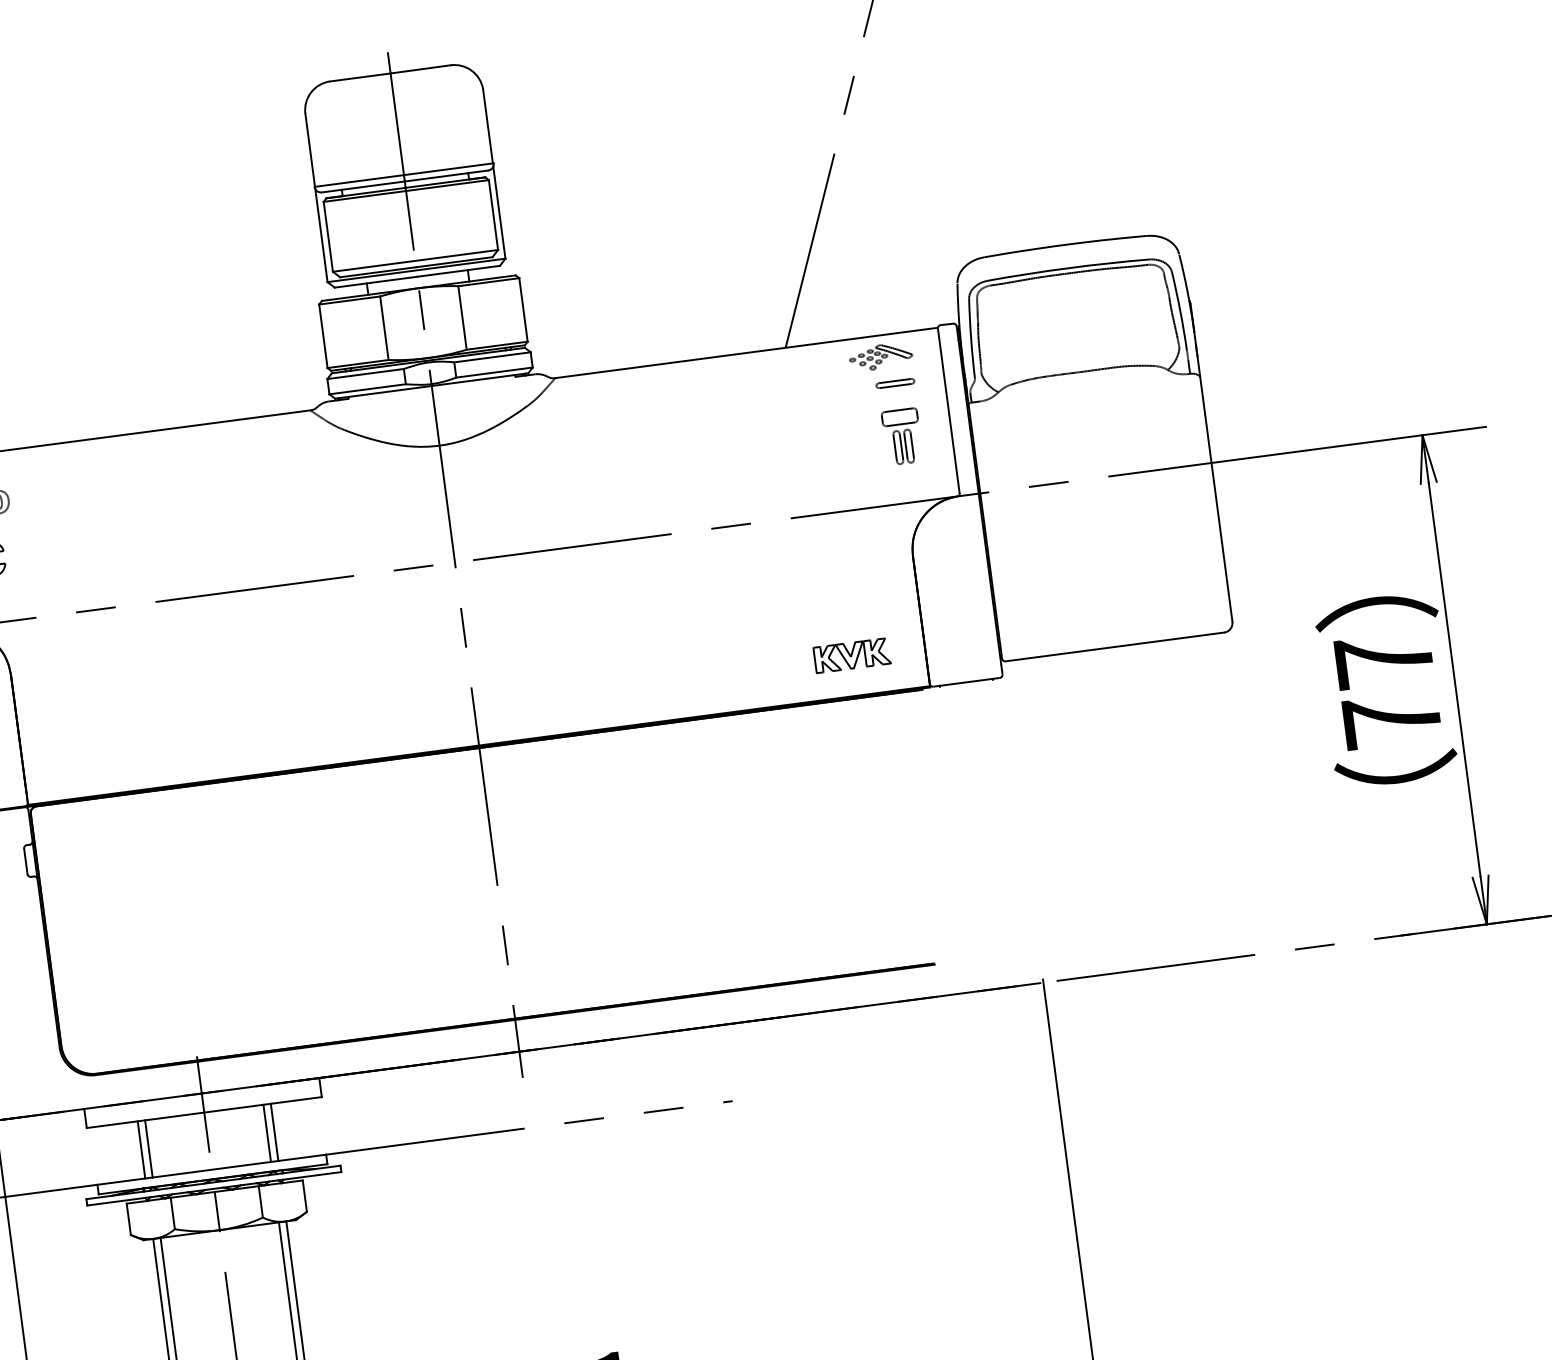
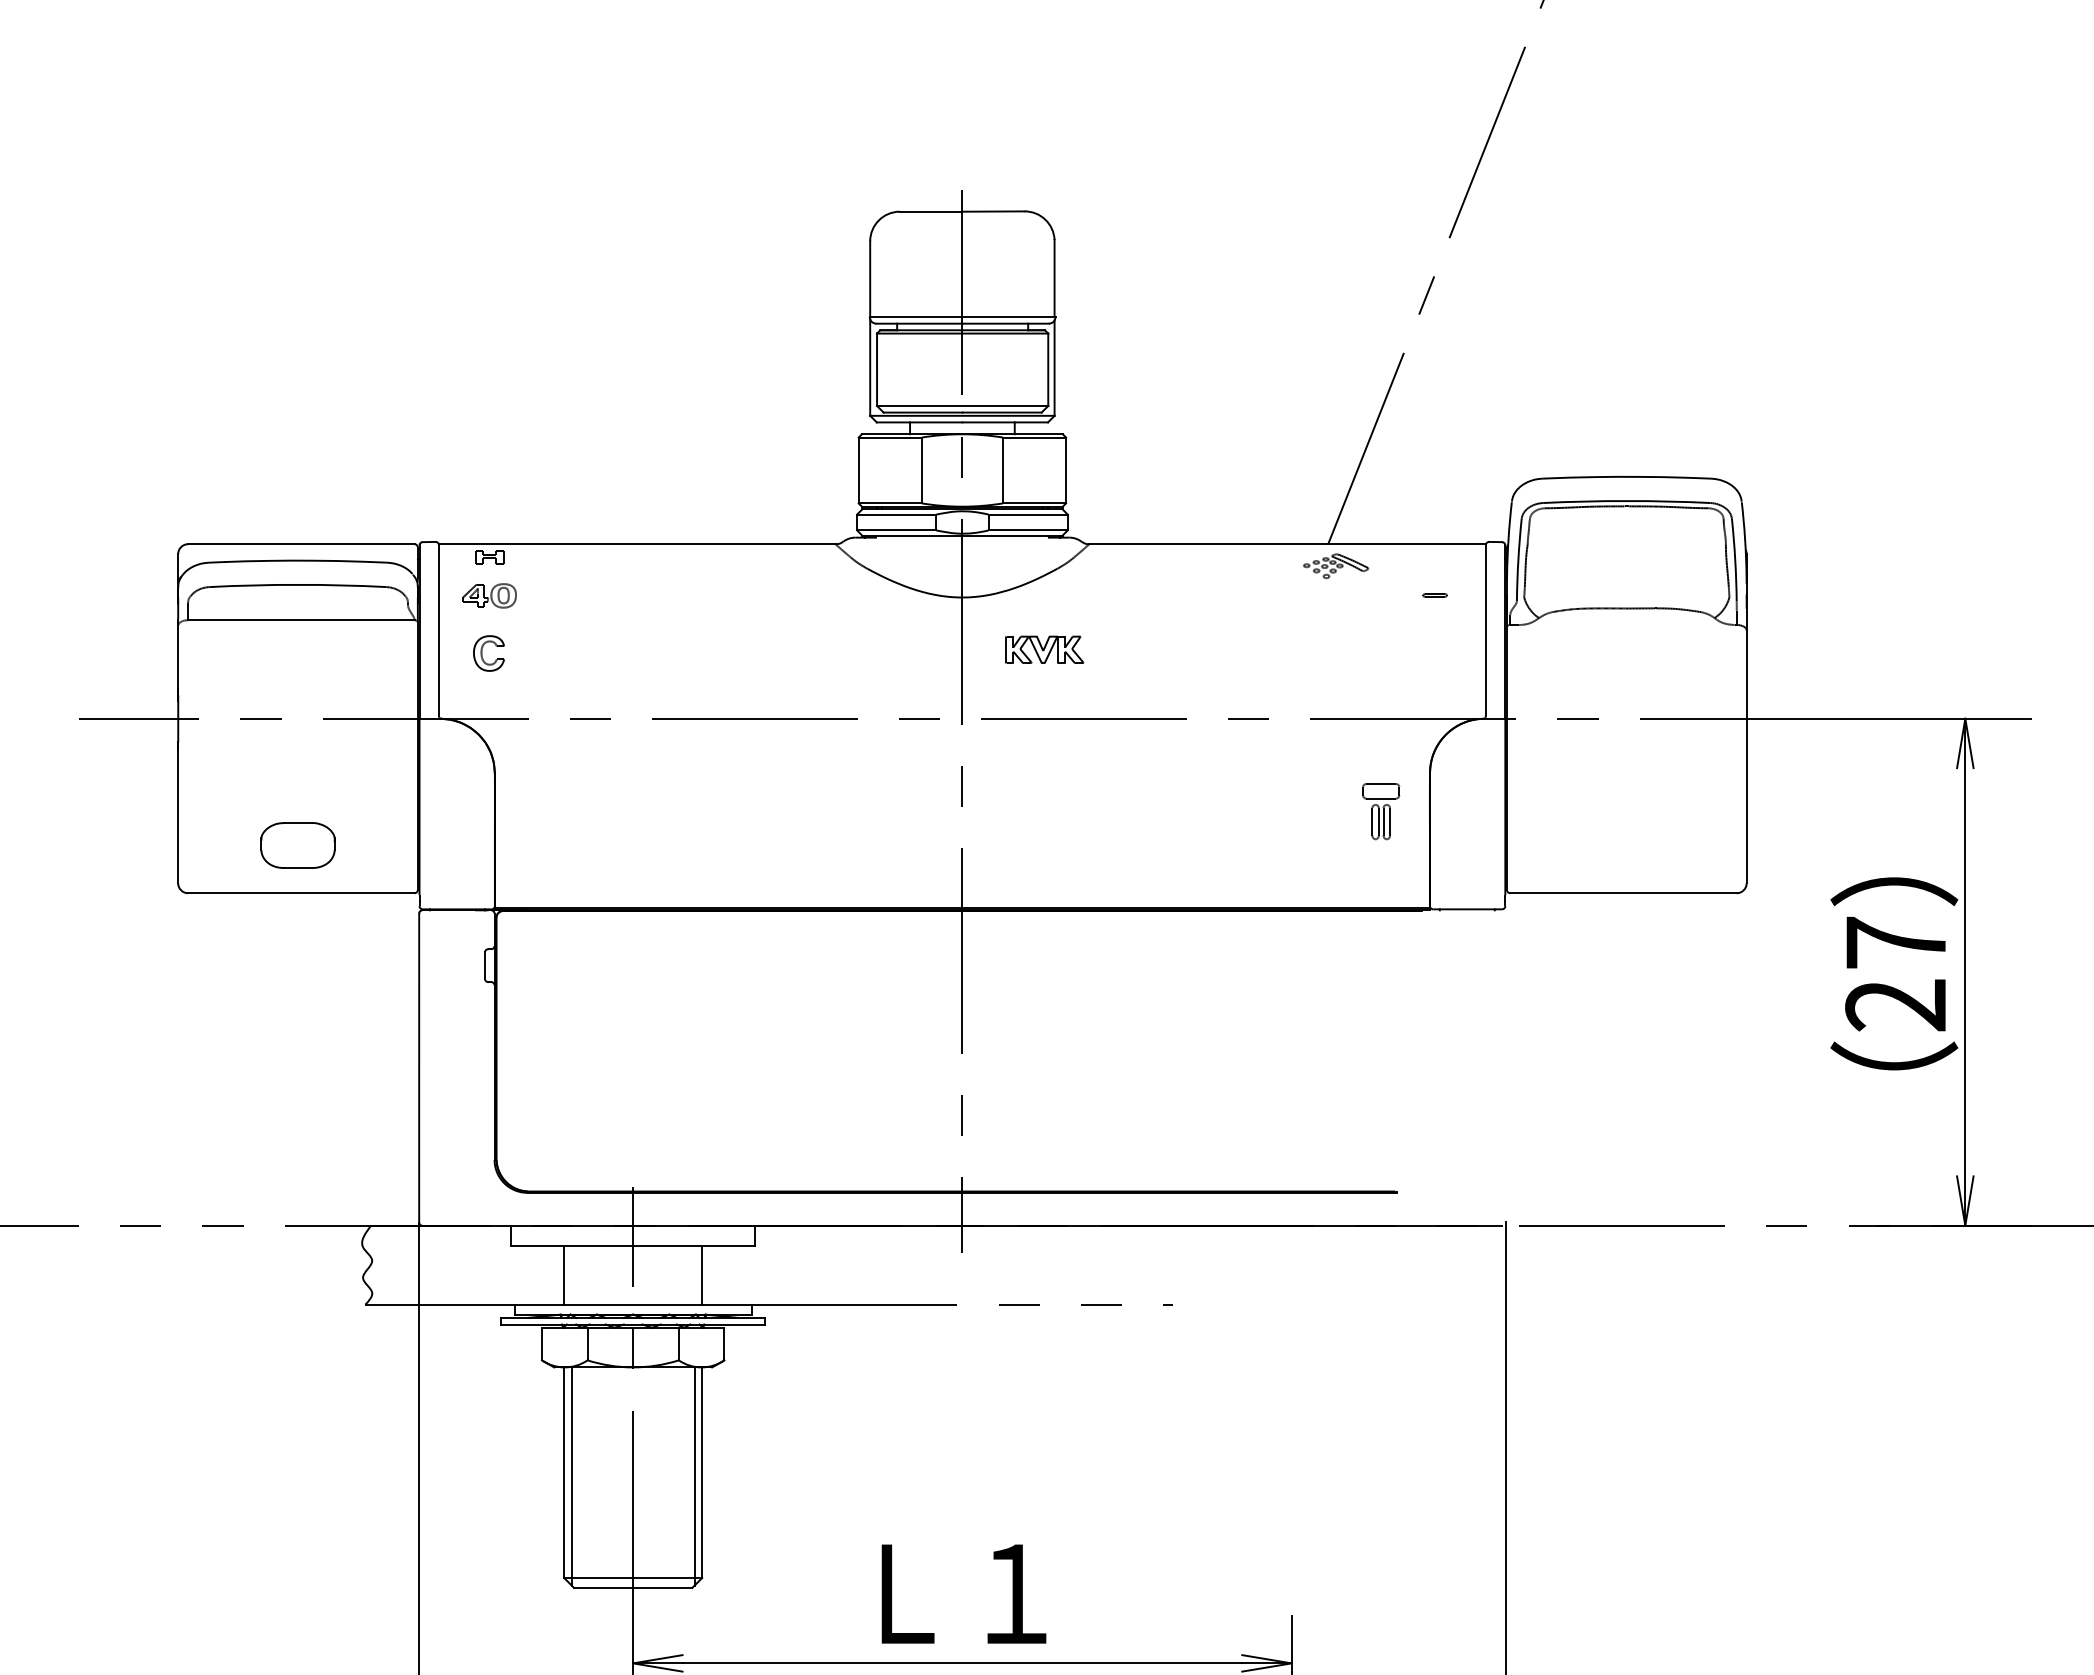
part: (881, 357) -> (1336, 566), moved
part: (894, 383) -> (1434, 595), size x0.6
part: (902, 436) -> (1381, 811), moved
part: (851, 655) -> (1044, 649), moved
text: (1391, 720) -> (1895, 1005), 77 -> 27
line: (267, 1132) -> (694, 1274), removed
line: (148, 1148) -> (571, 1274), removed

